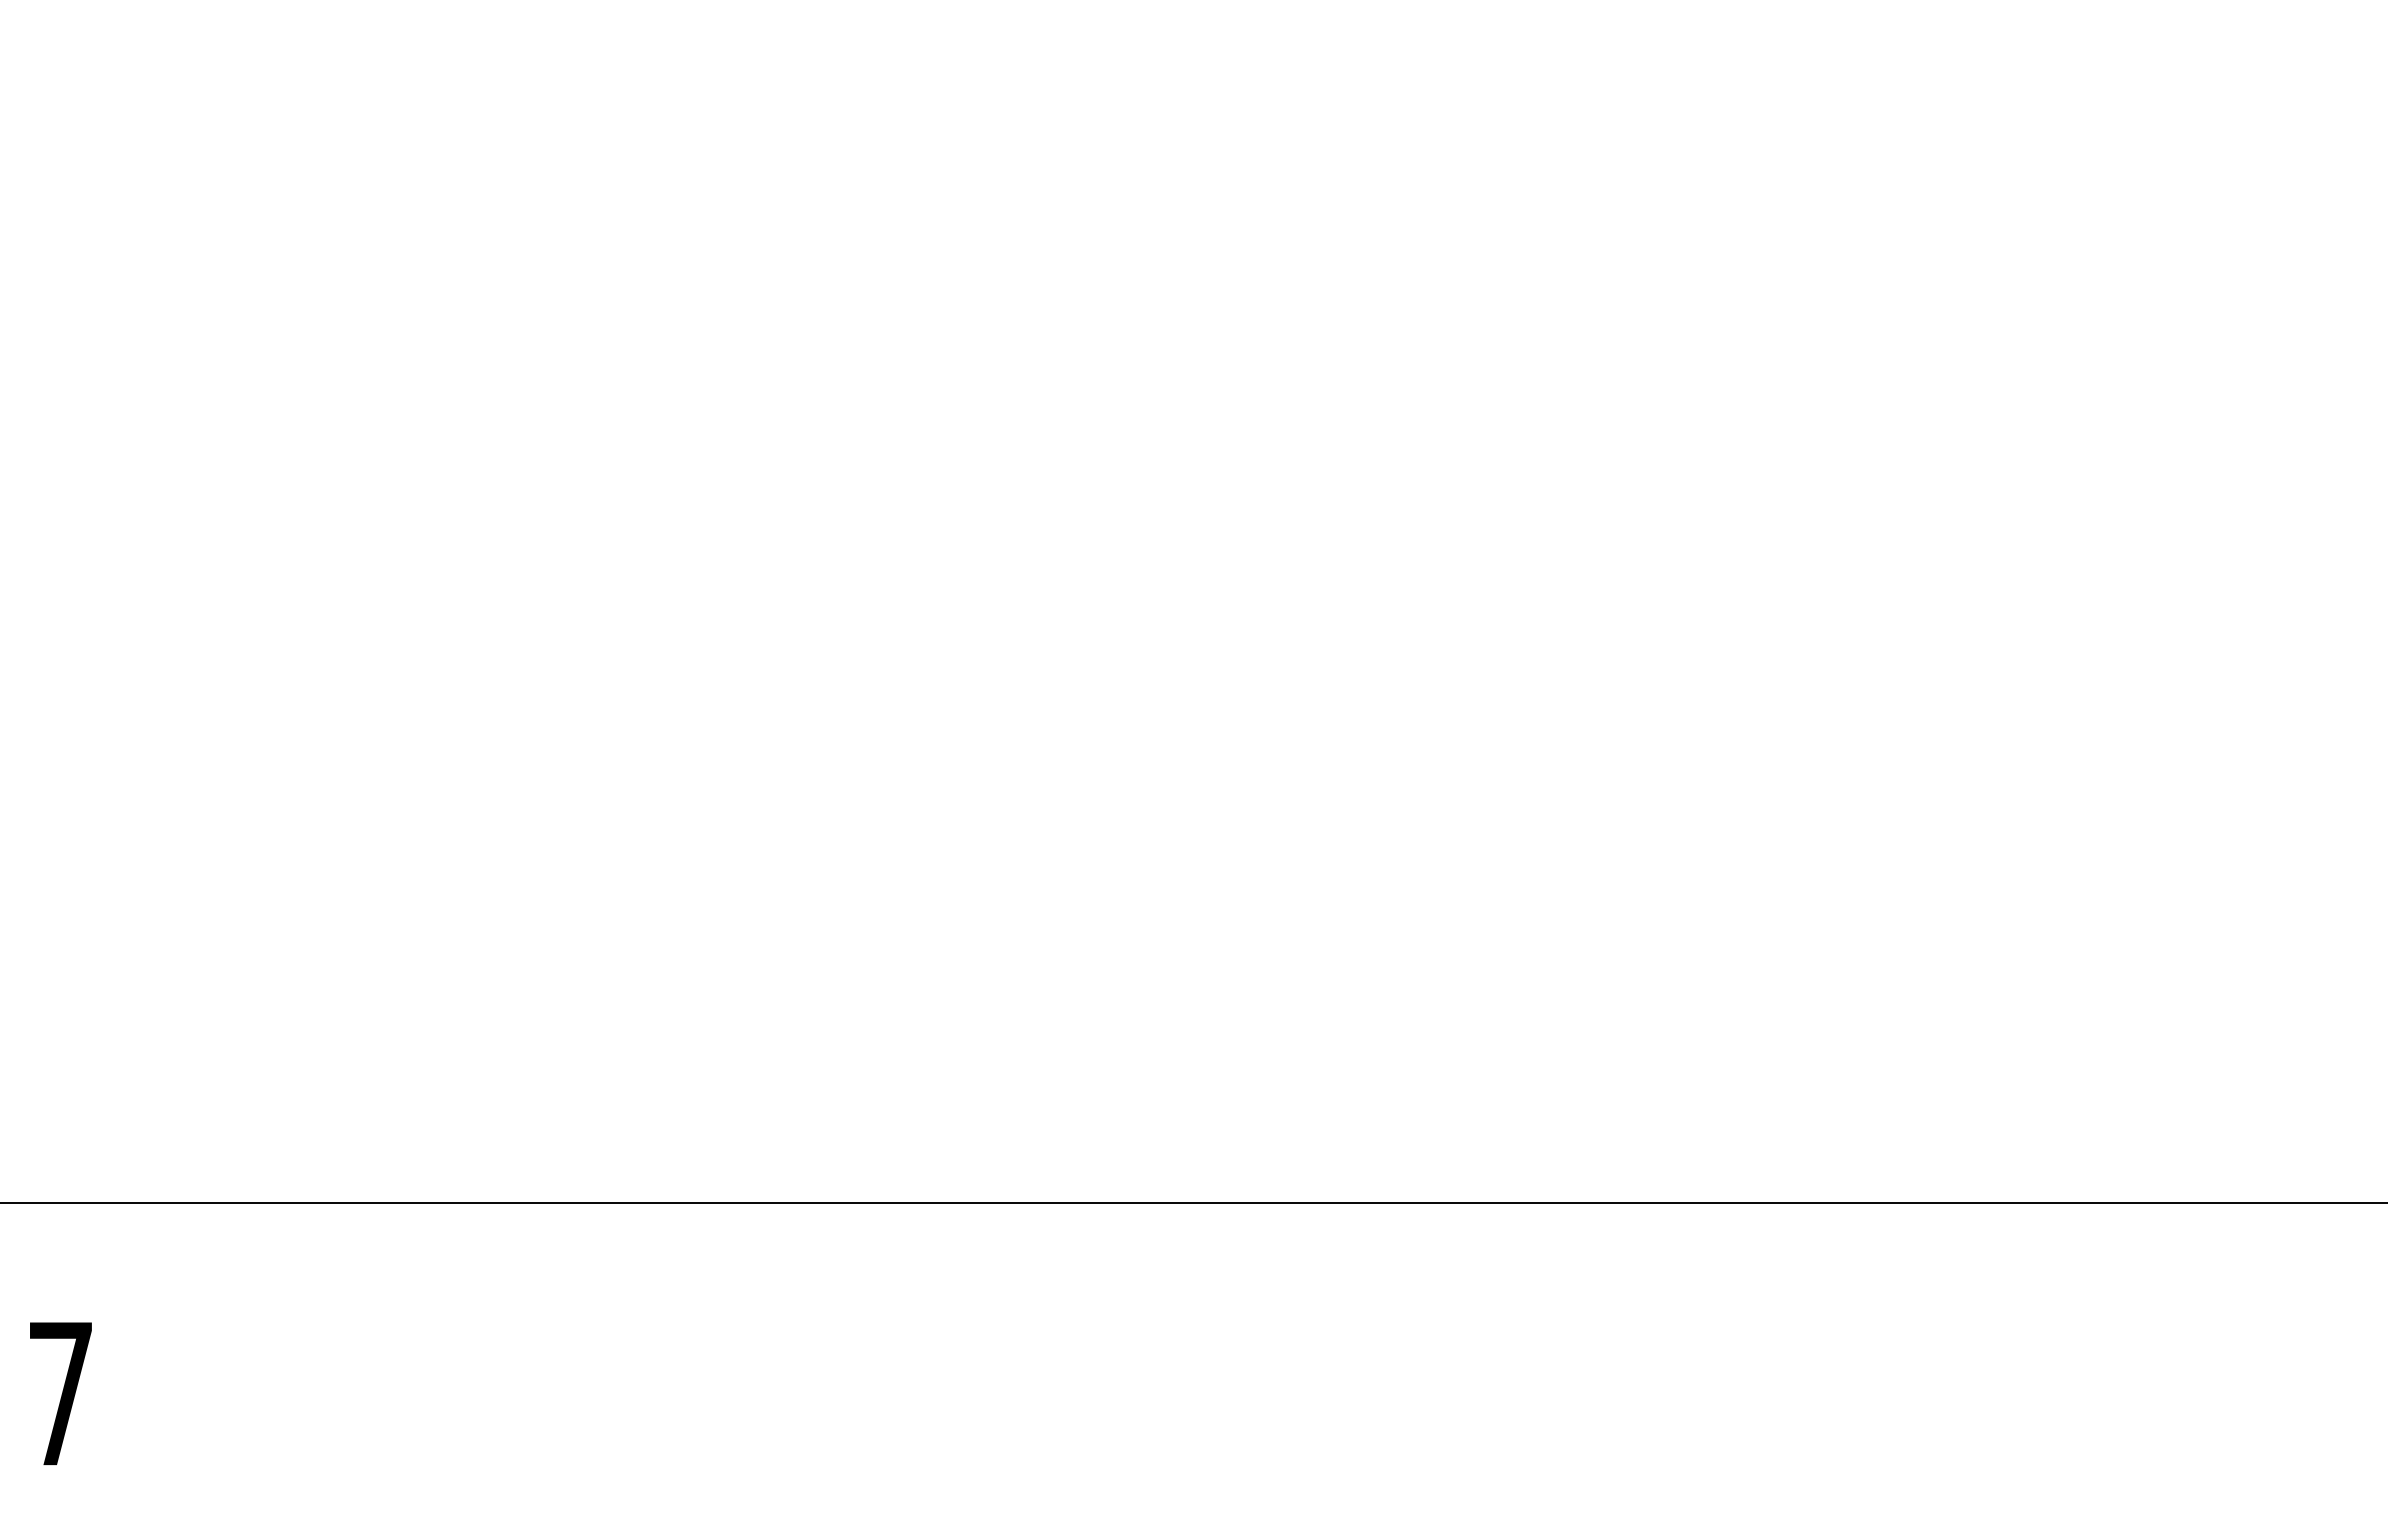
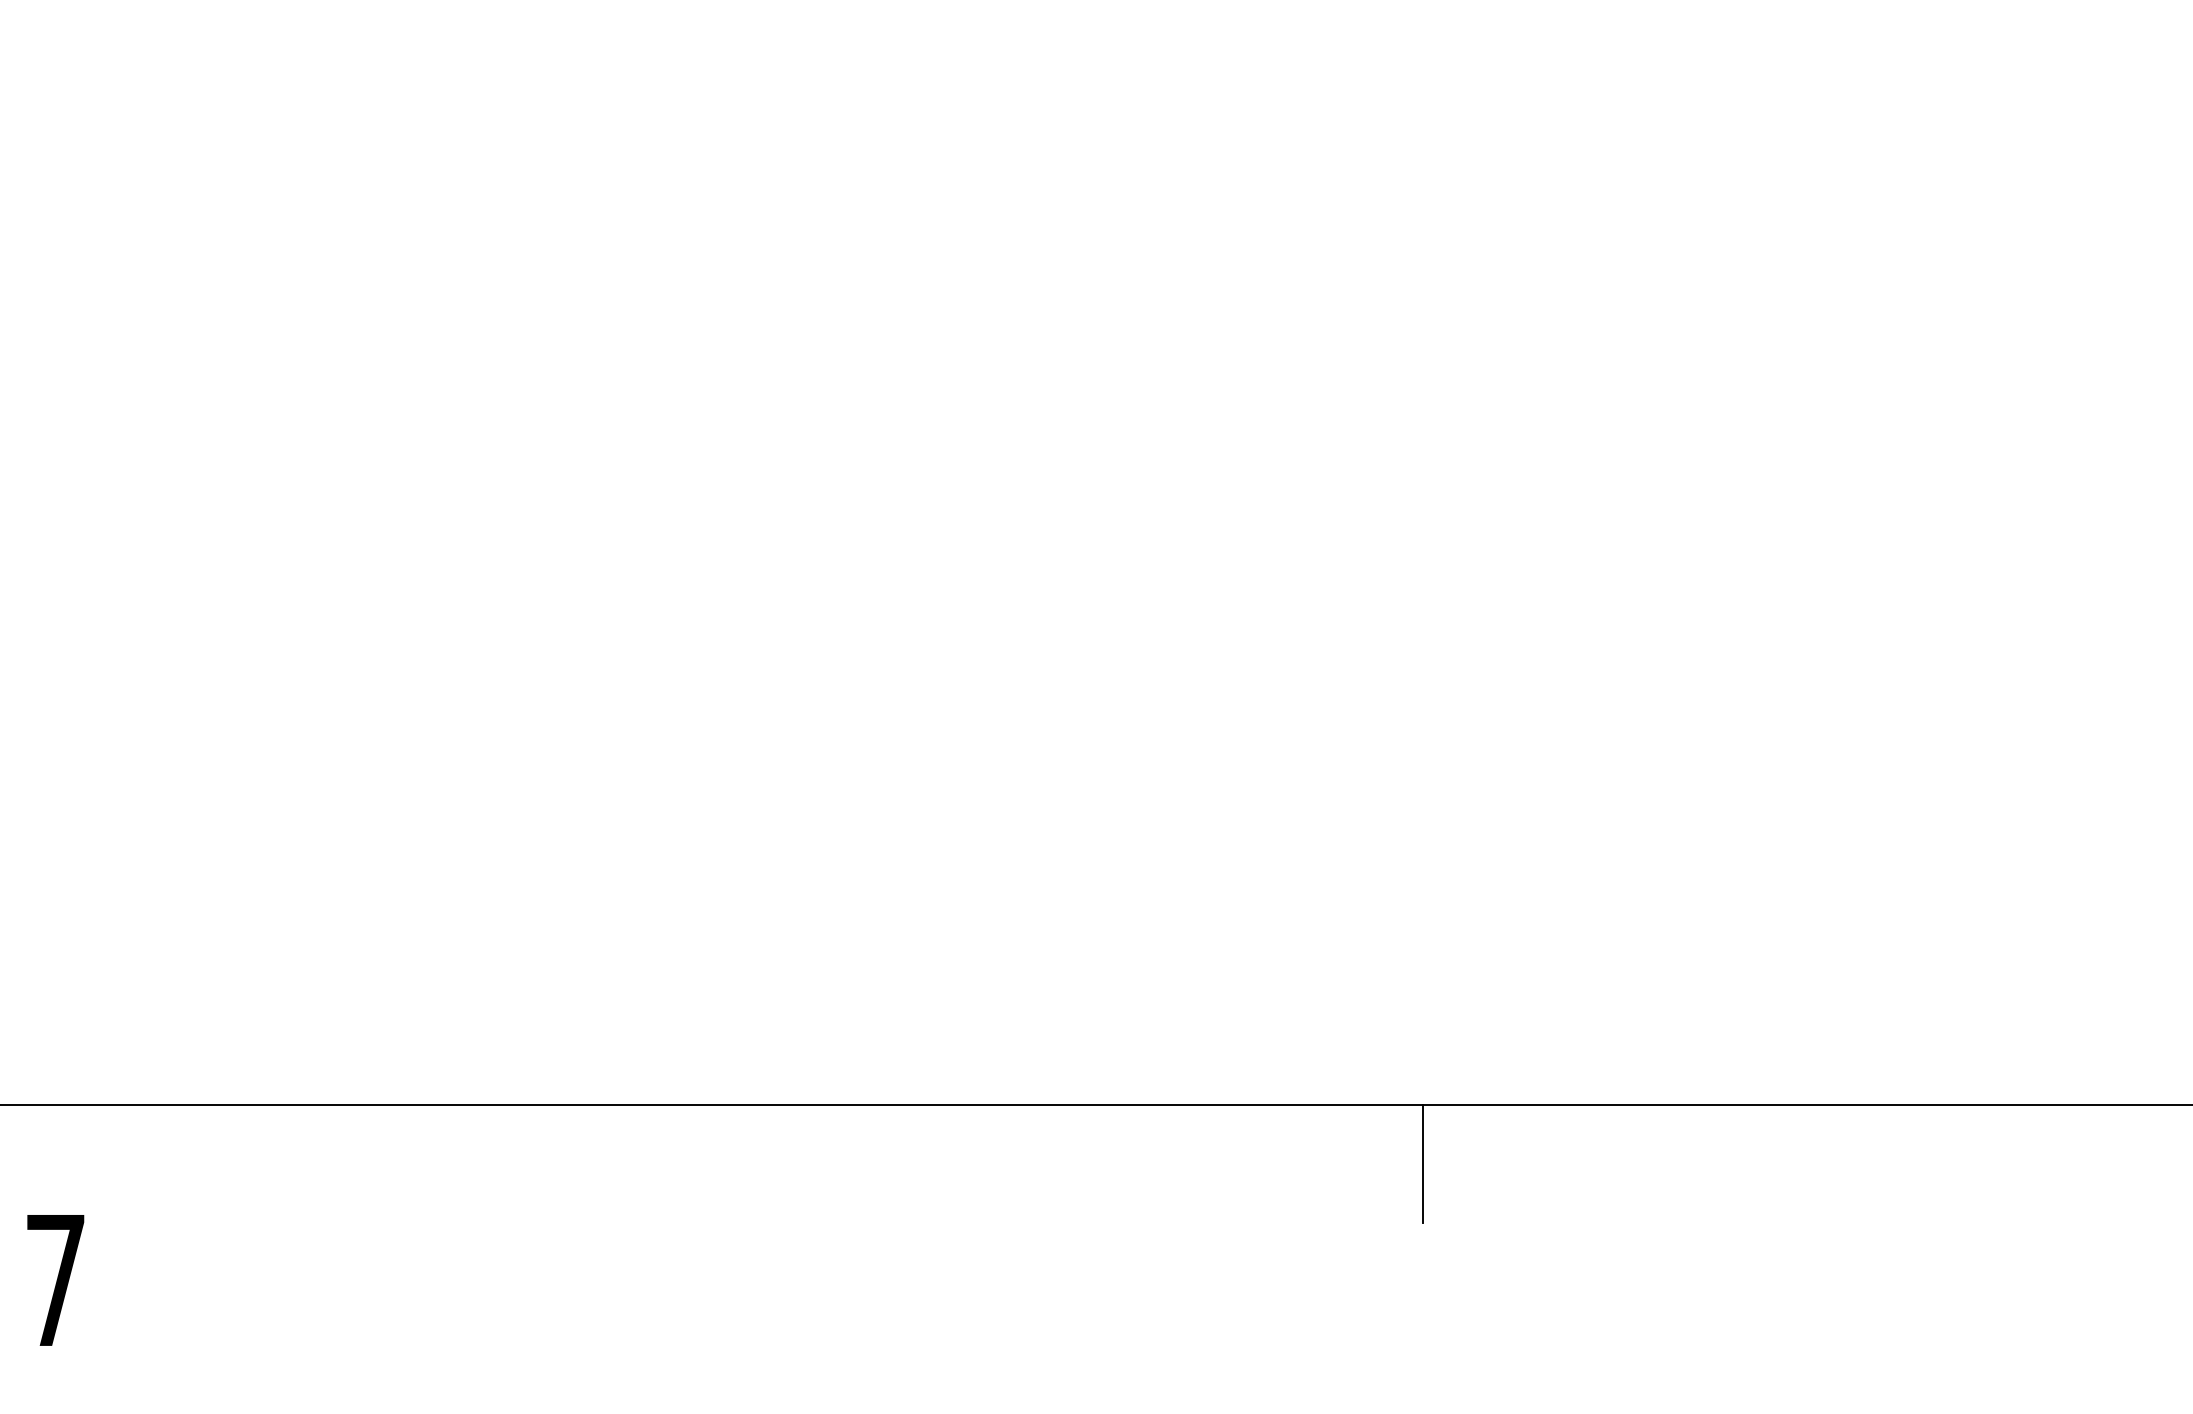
line: (1549, 1266) -> (1423, 1163), added

